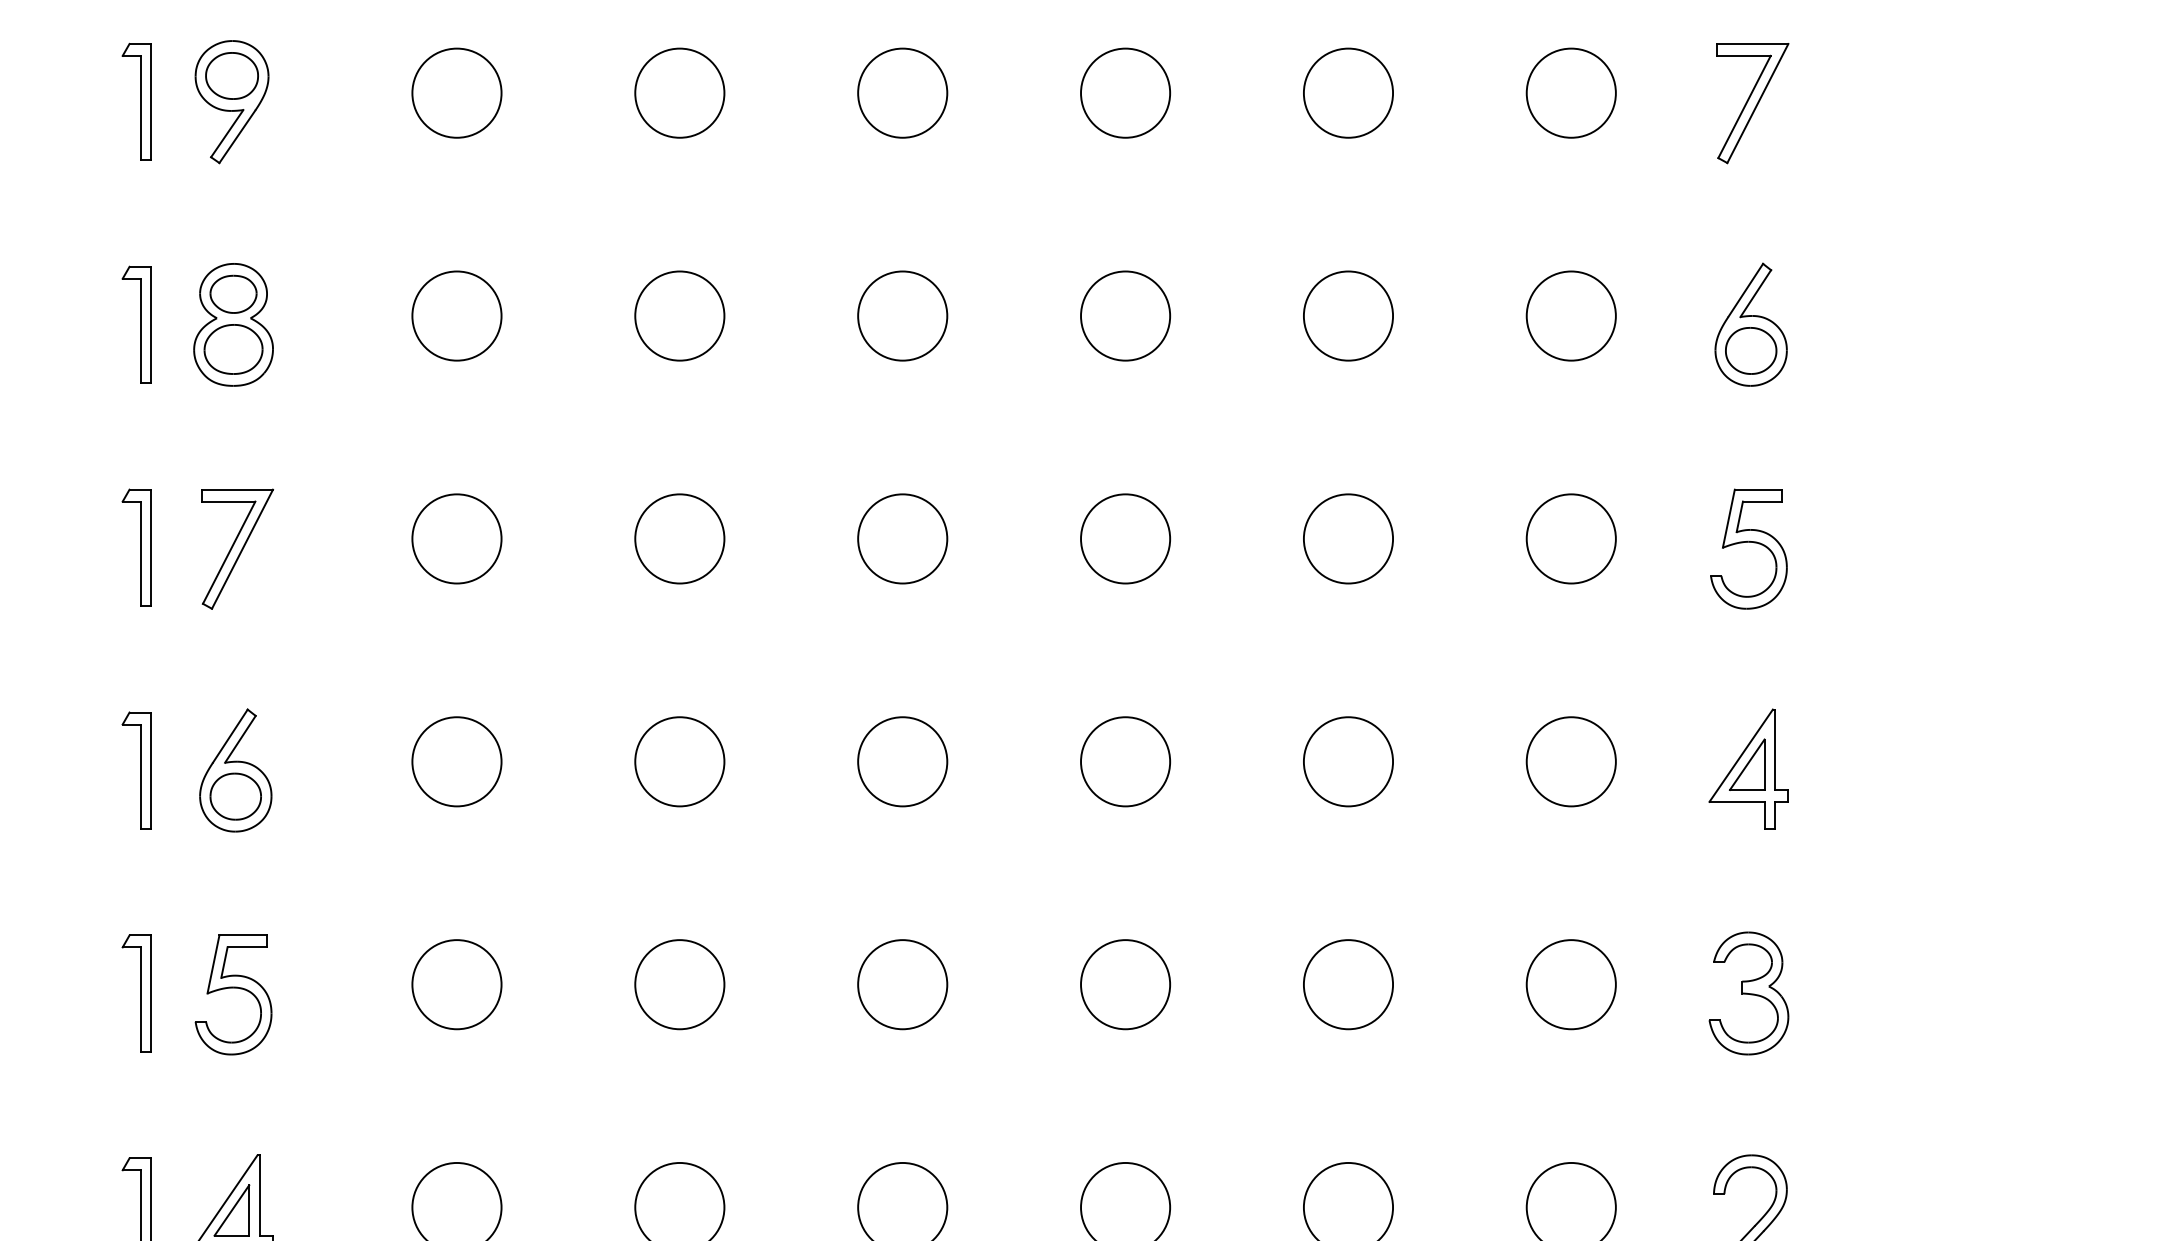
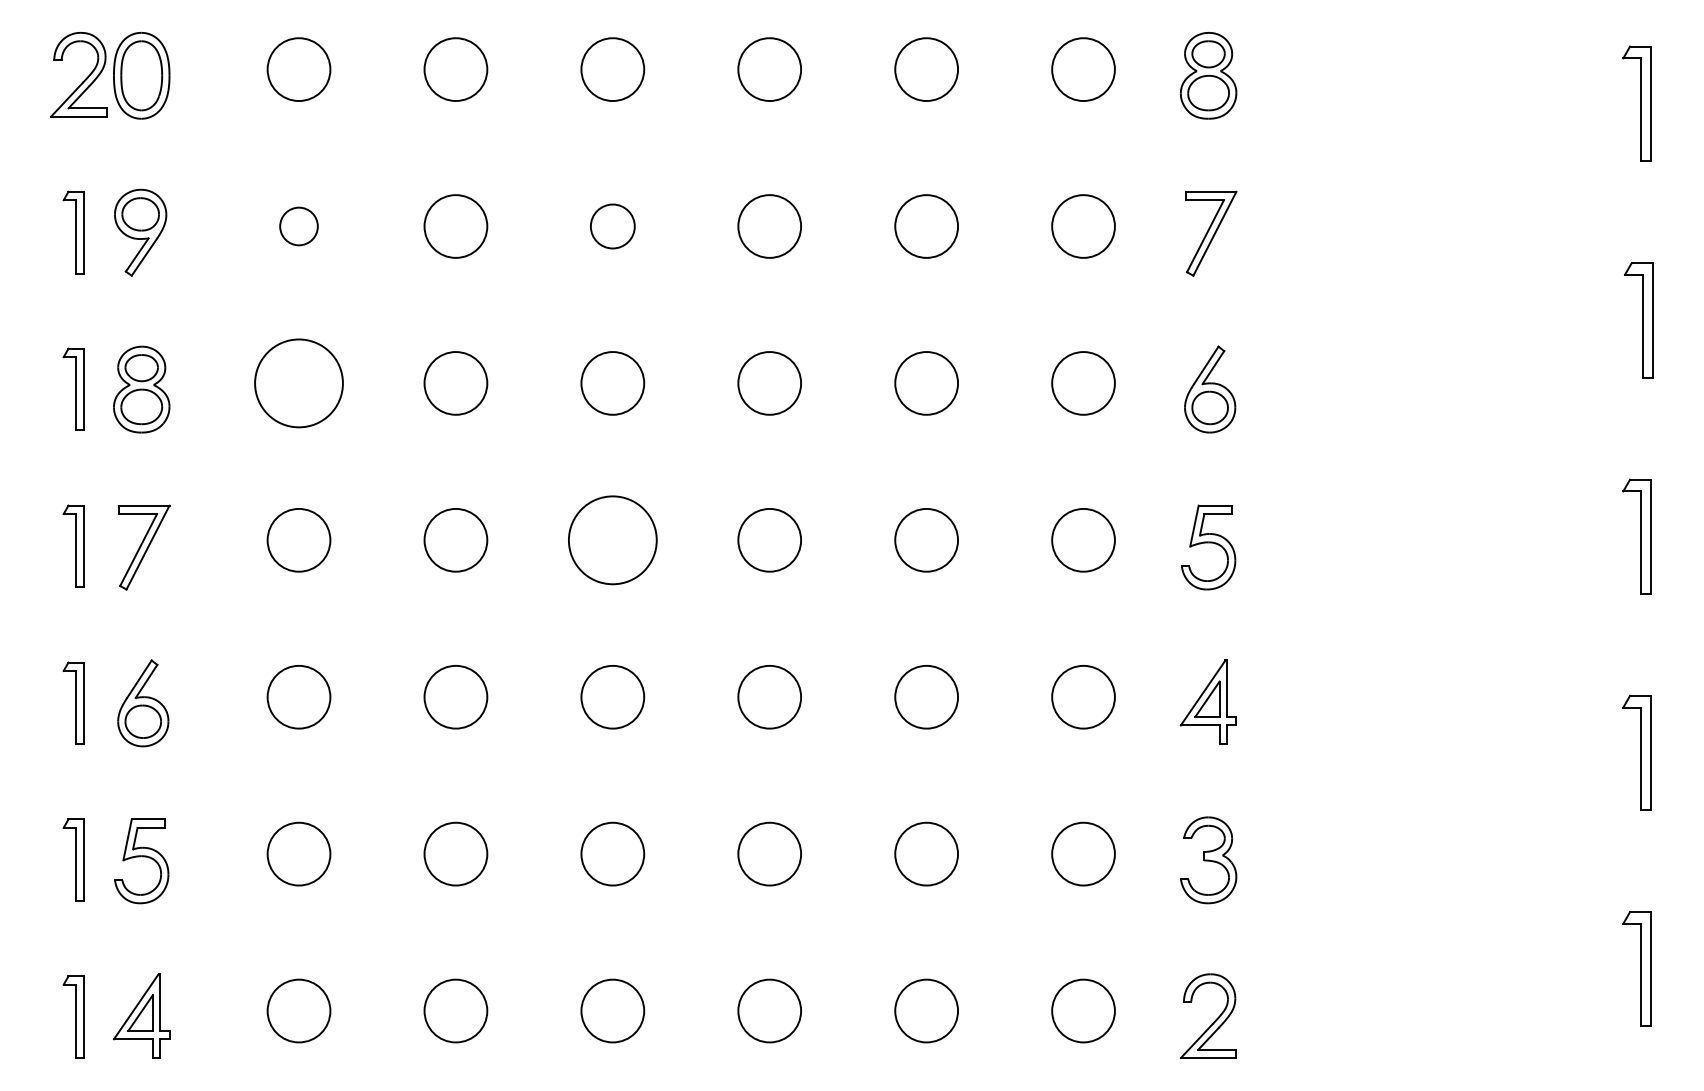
circle: (456, 93) -> (298, 226), size x0.6
circle: (902, 93) -> (612, 226), size x0.7
circle: (456, 316) -> (298, 383), size x1.4
circle: (902, 537) -> (612, 539), size x1.4

